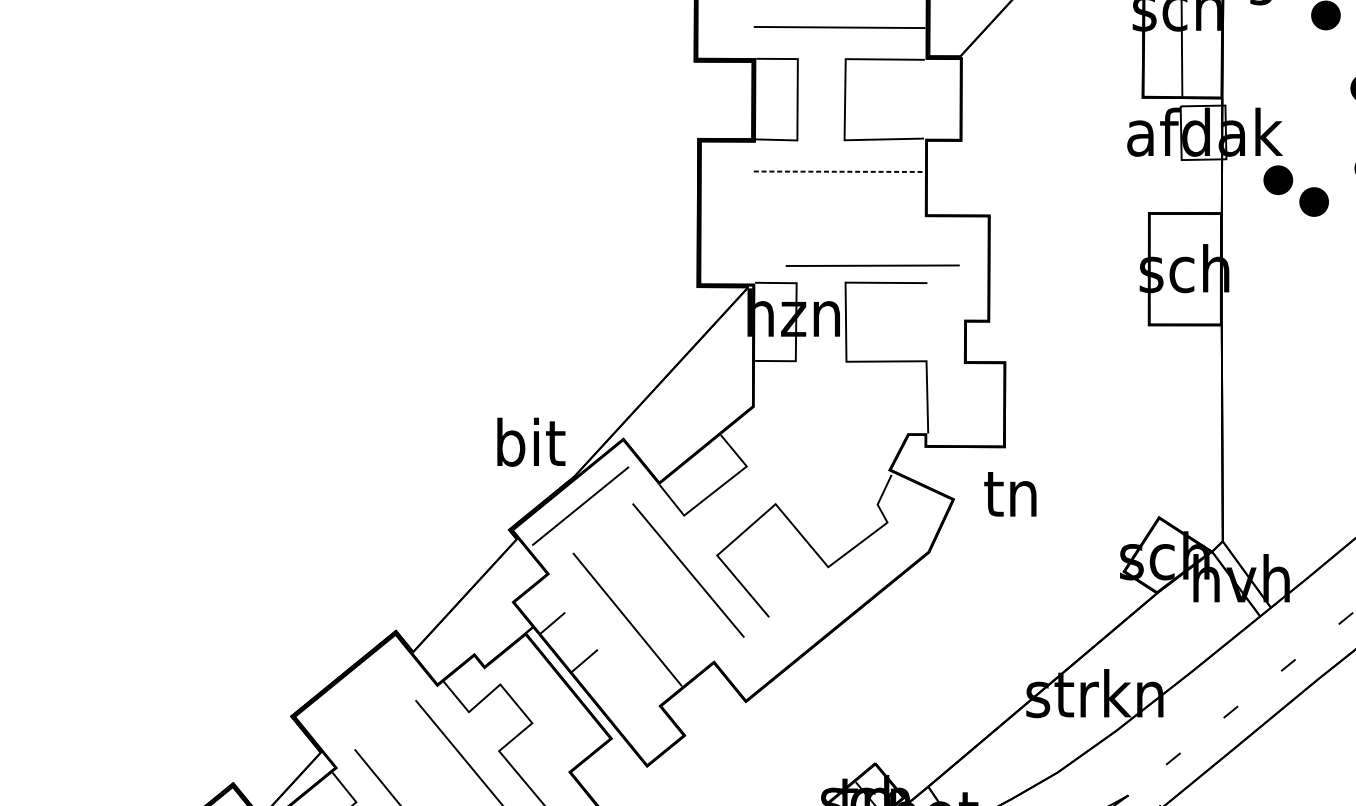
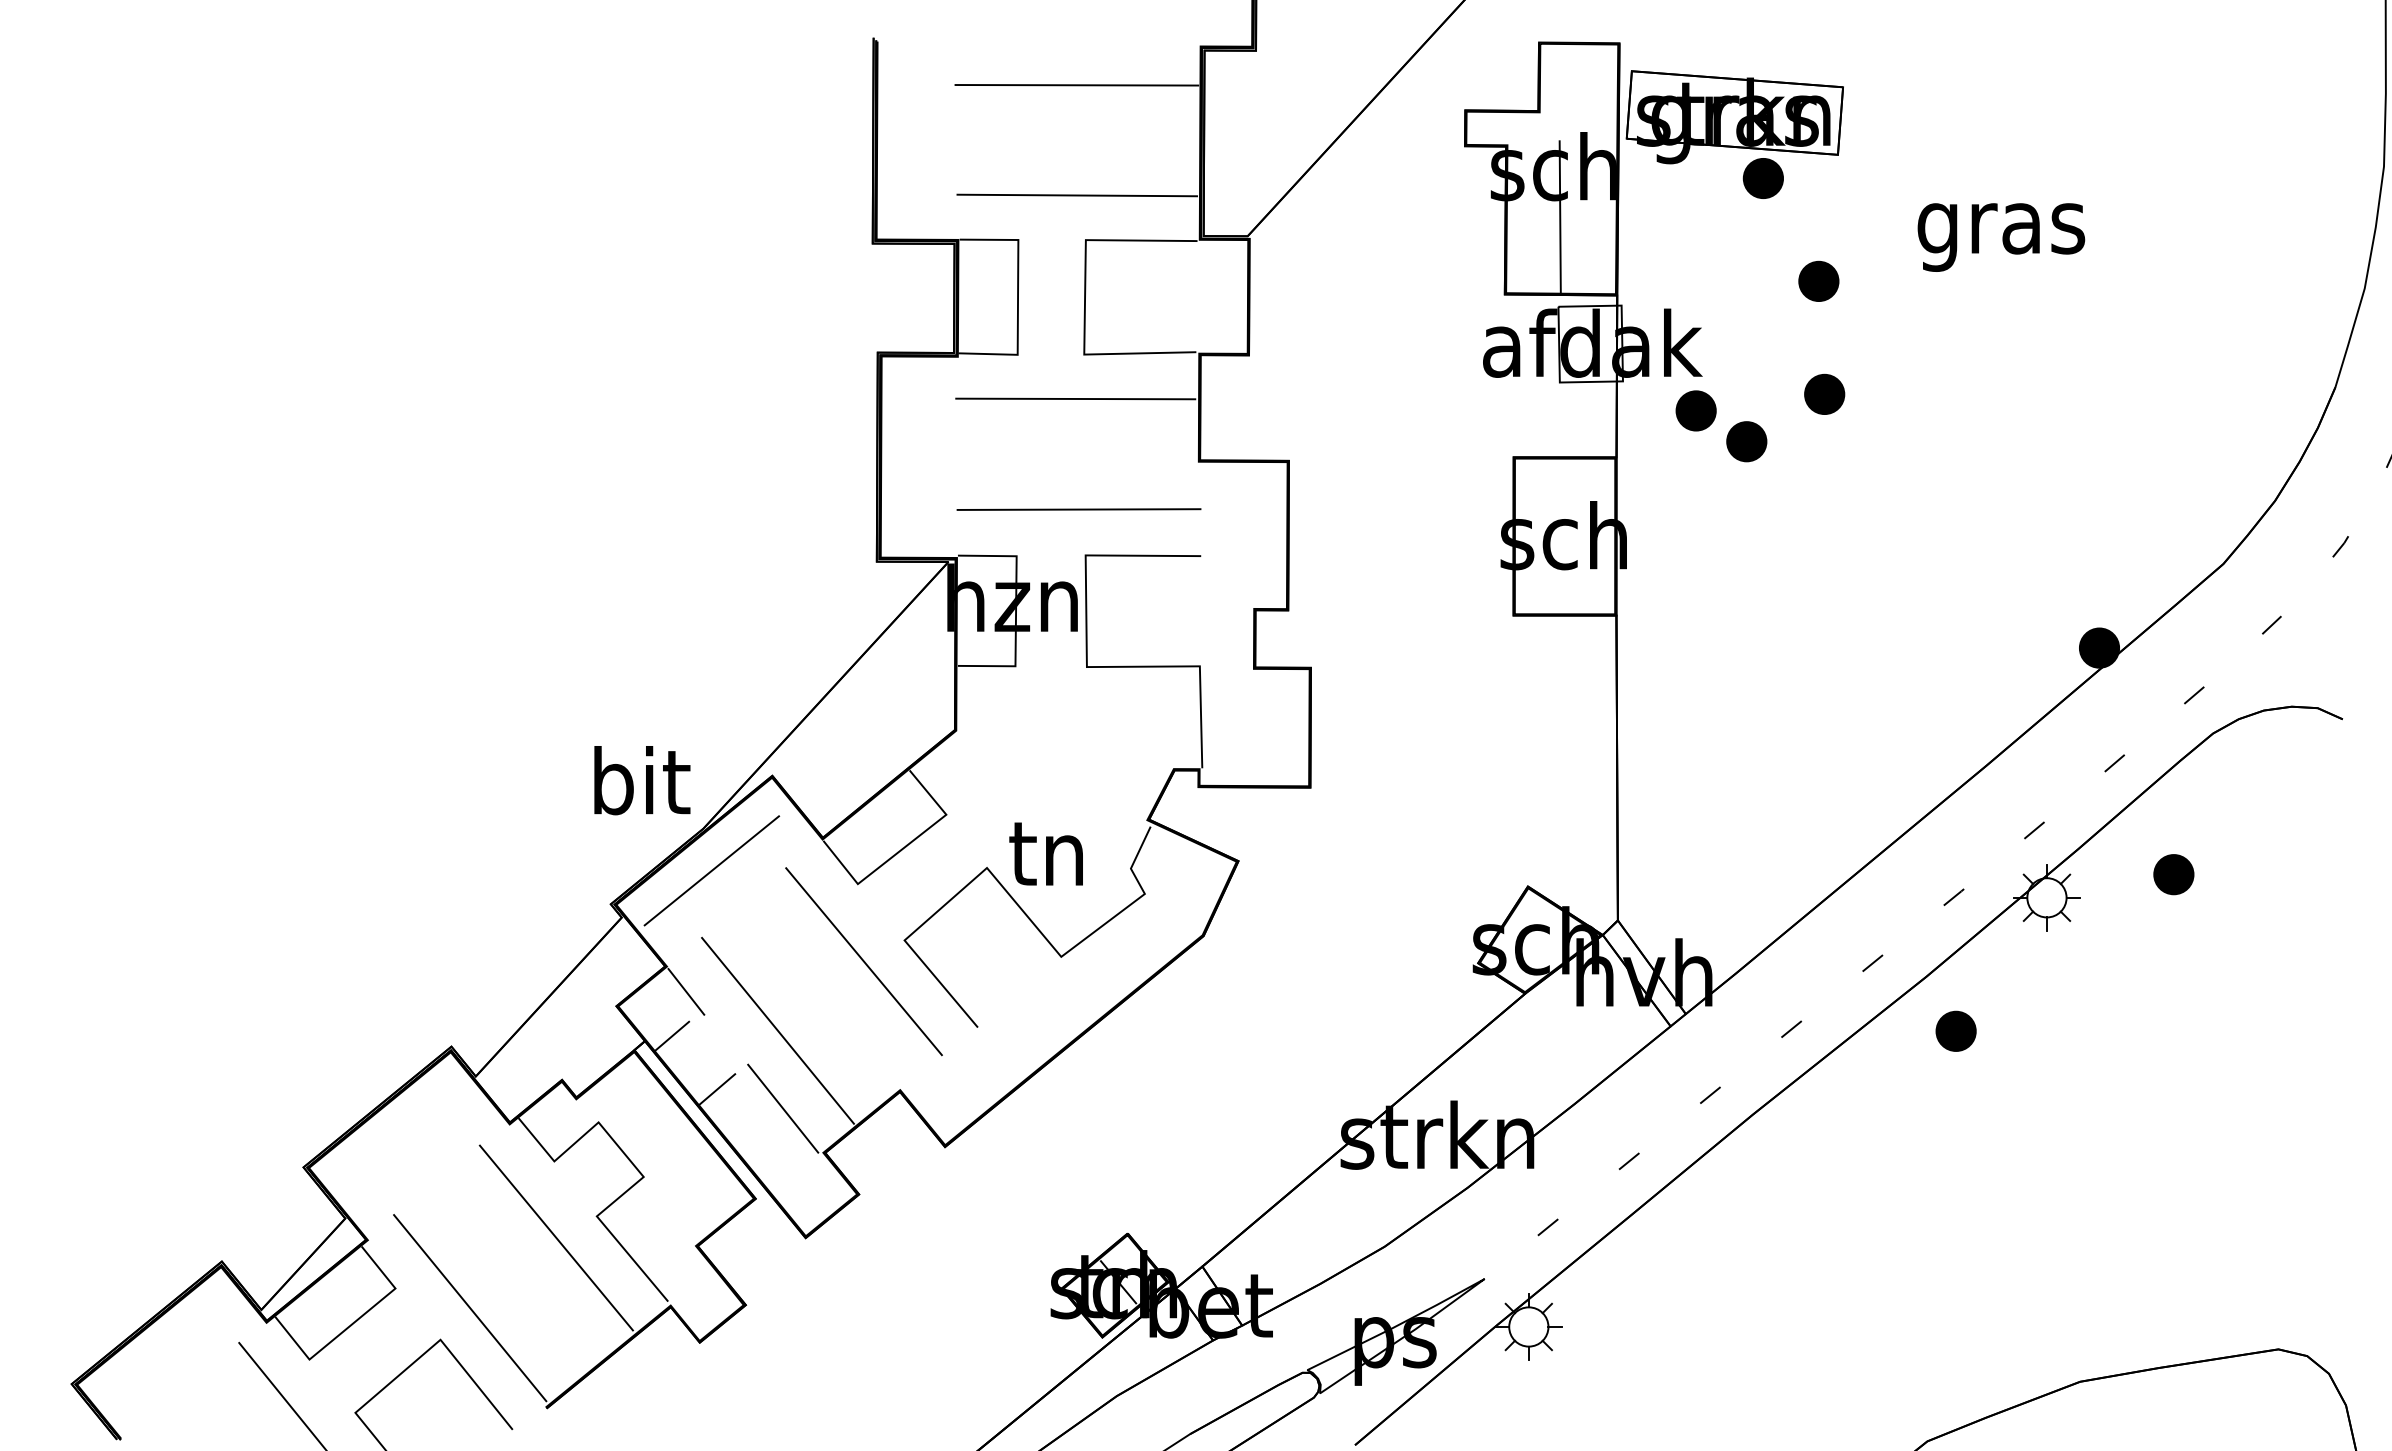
line: (838, 171) -> (1075, 398), dashed -> solid
line: (872, 265) -> (1078, 509), moved
text: (1009, 493) -> (1045, 853), moved
line: (562, 591) -> (686, 991), added
line: (631, 674) -> (783, 1108), added

